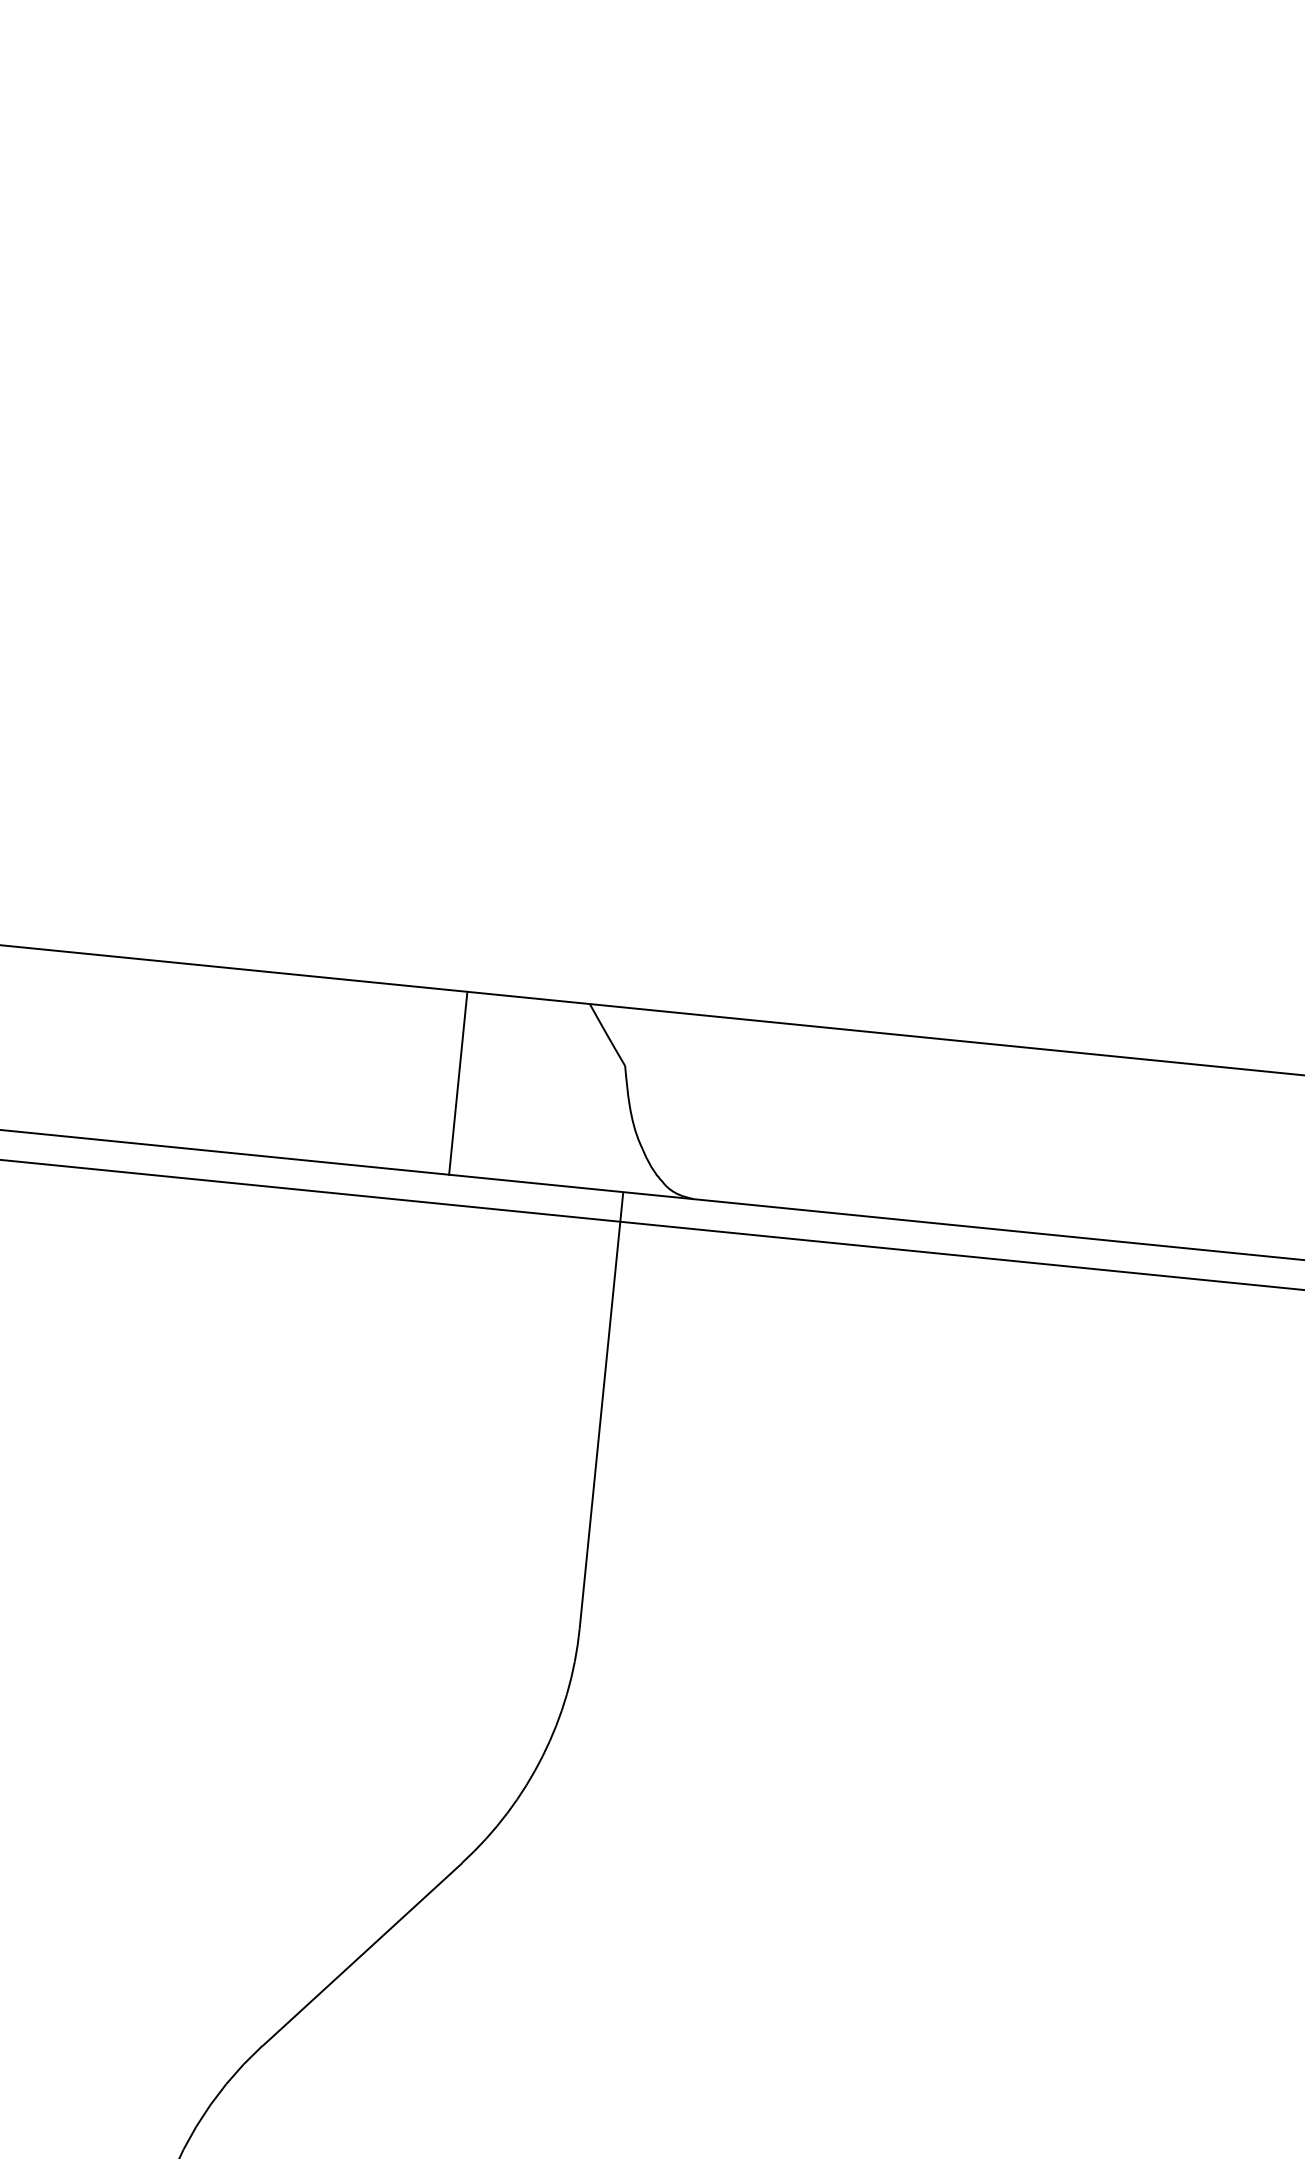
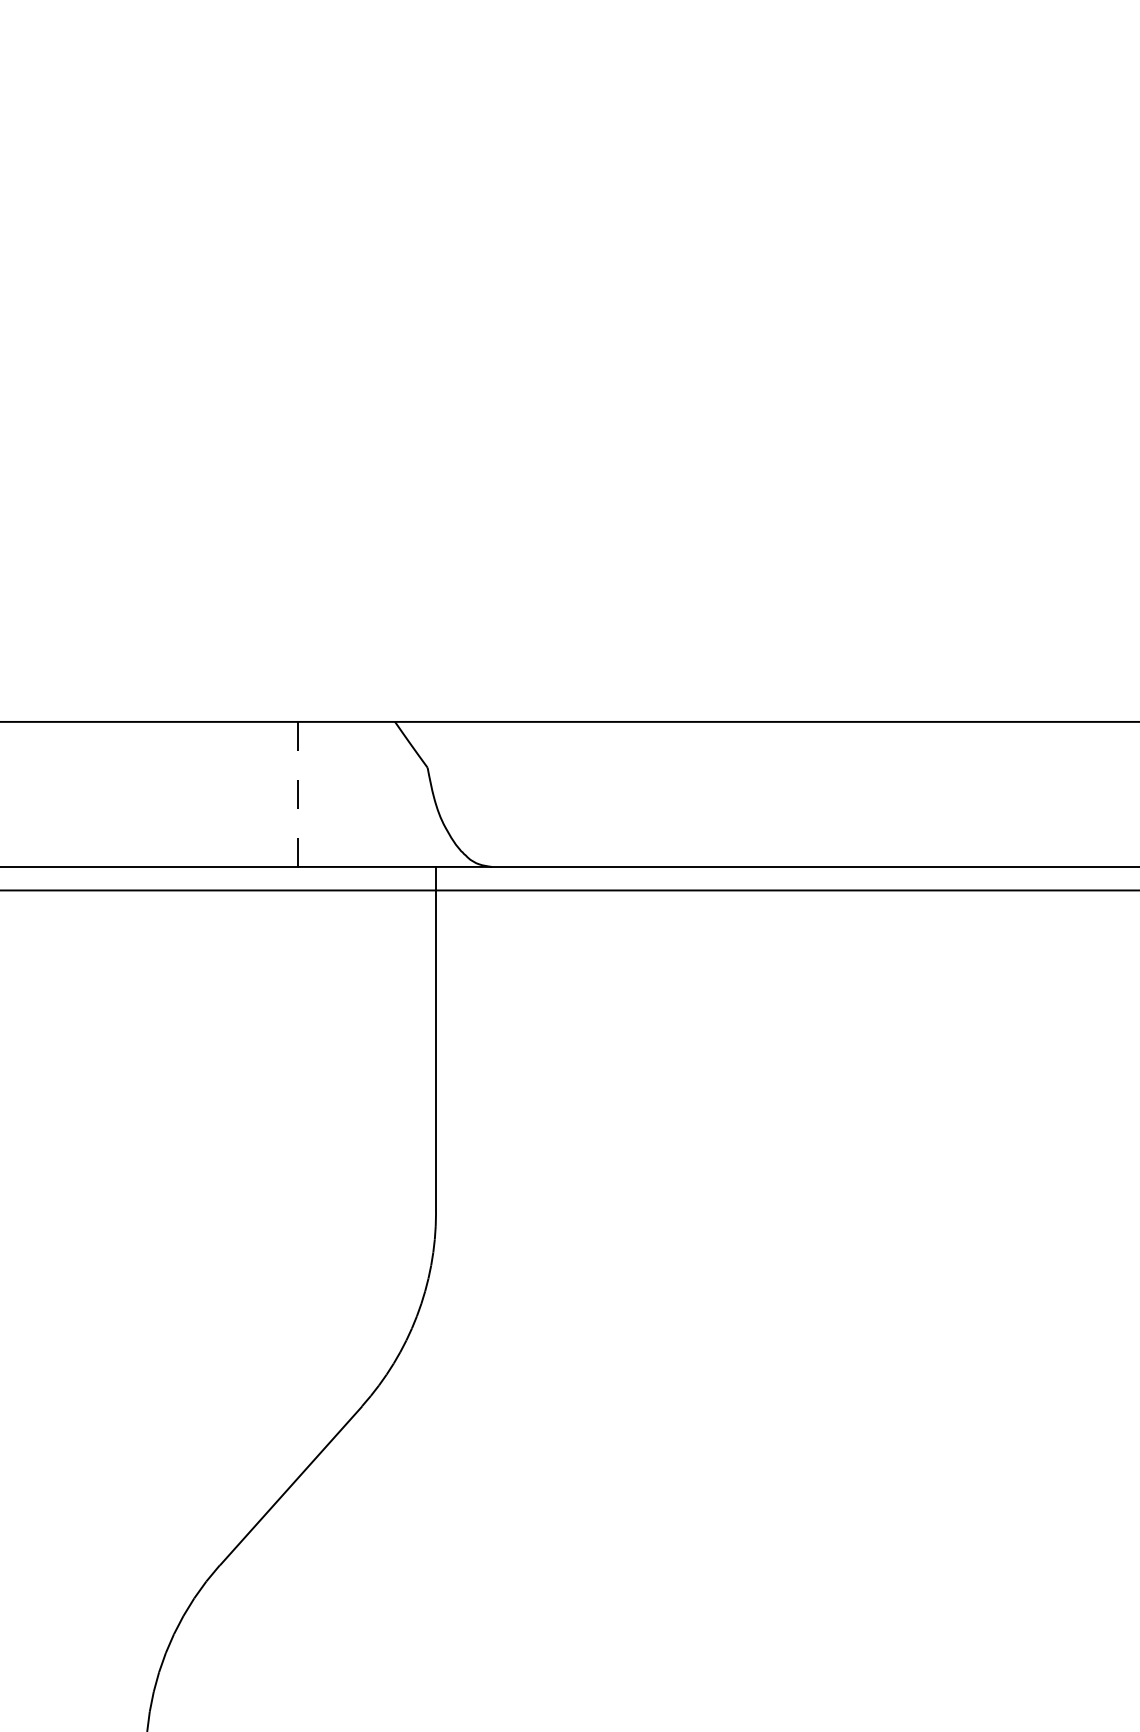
line: (457, 1083) -> (297, 794), solid -> dashed

